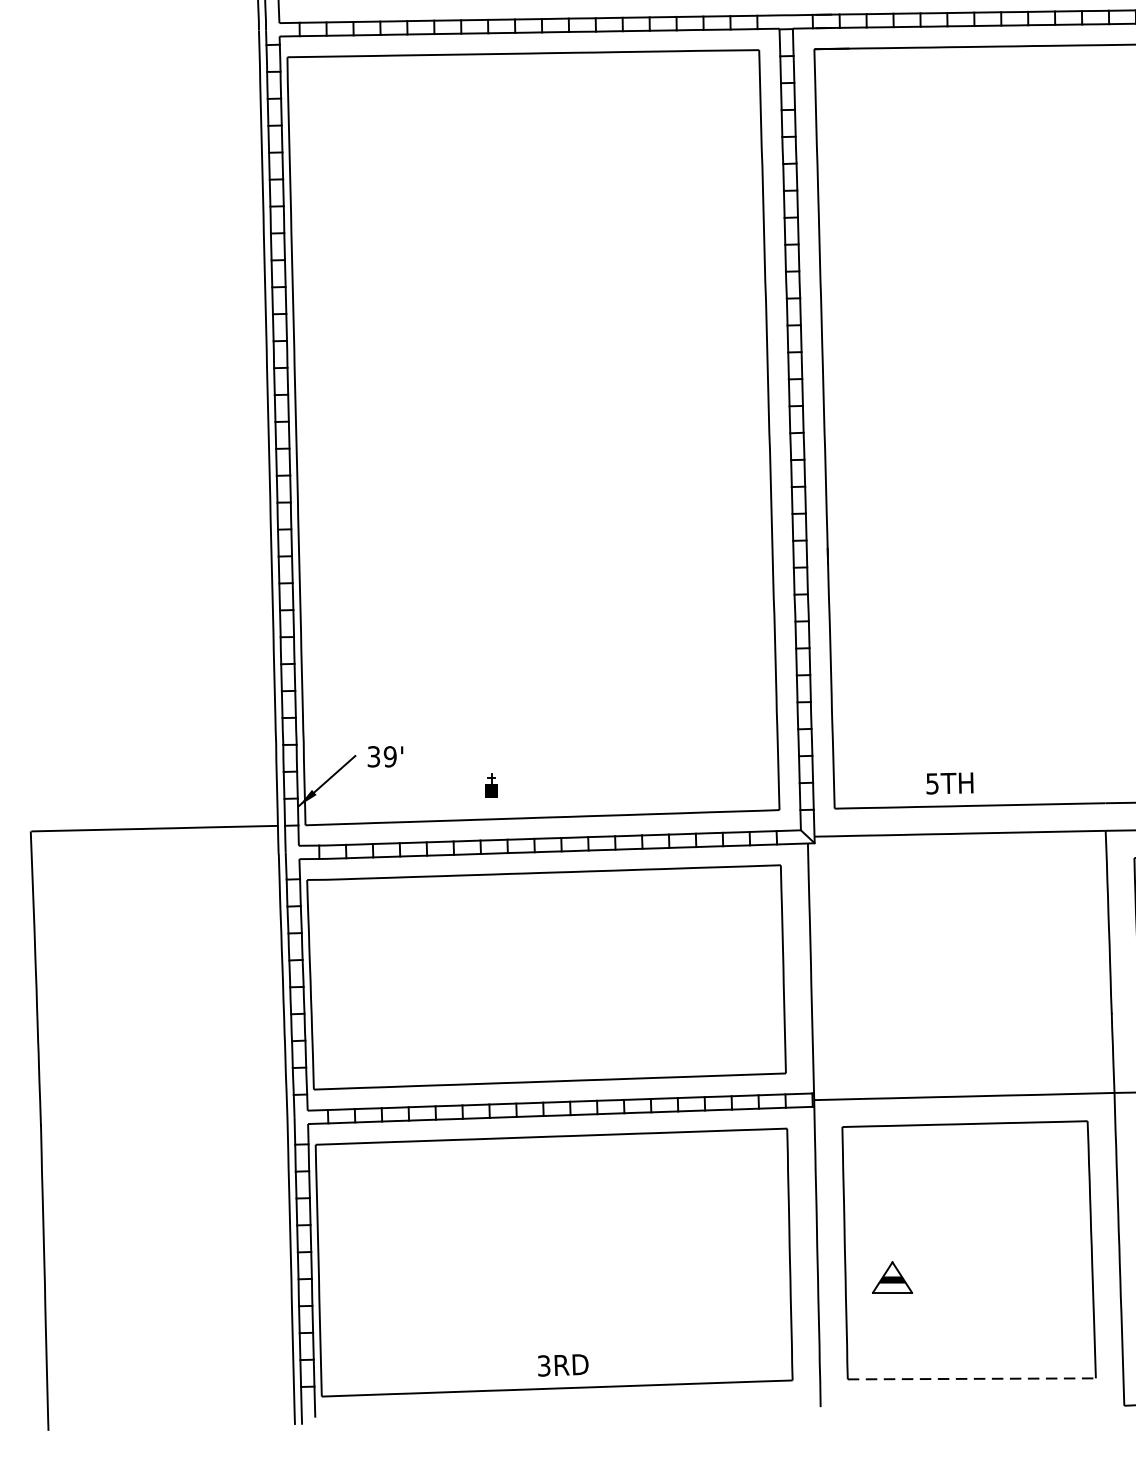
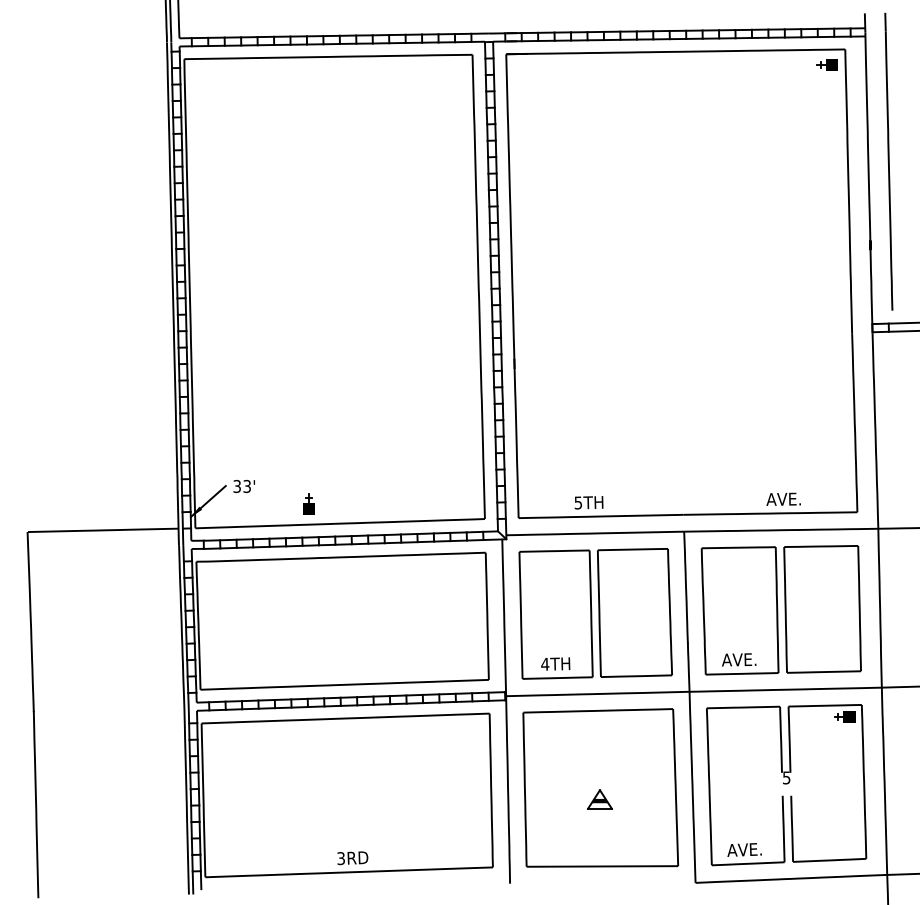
text: (390, 756) -> (247, 486), 39' -> 33'
part: (490, 784) -> (308, 503), size x1.43
part: (960, 964) -> (595, 613), added
part: (891, 1277) -> (599, 799), moved
line: (971, 1378) -> (602, 866), dashed -> solid

